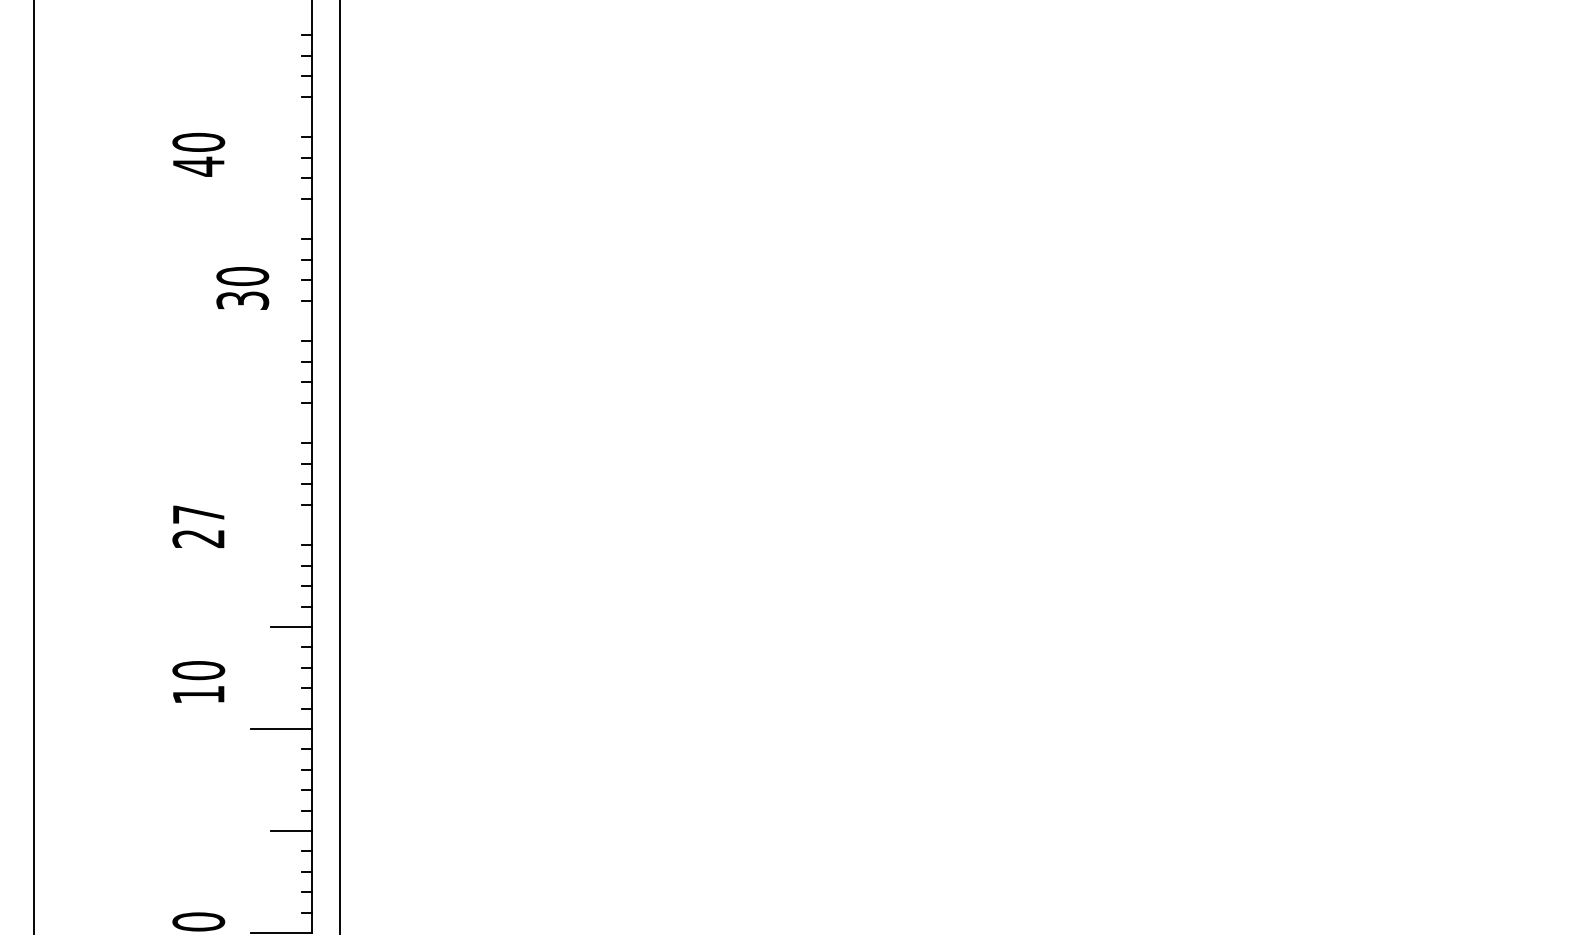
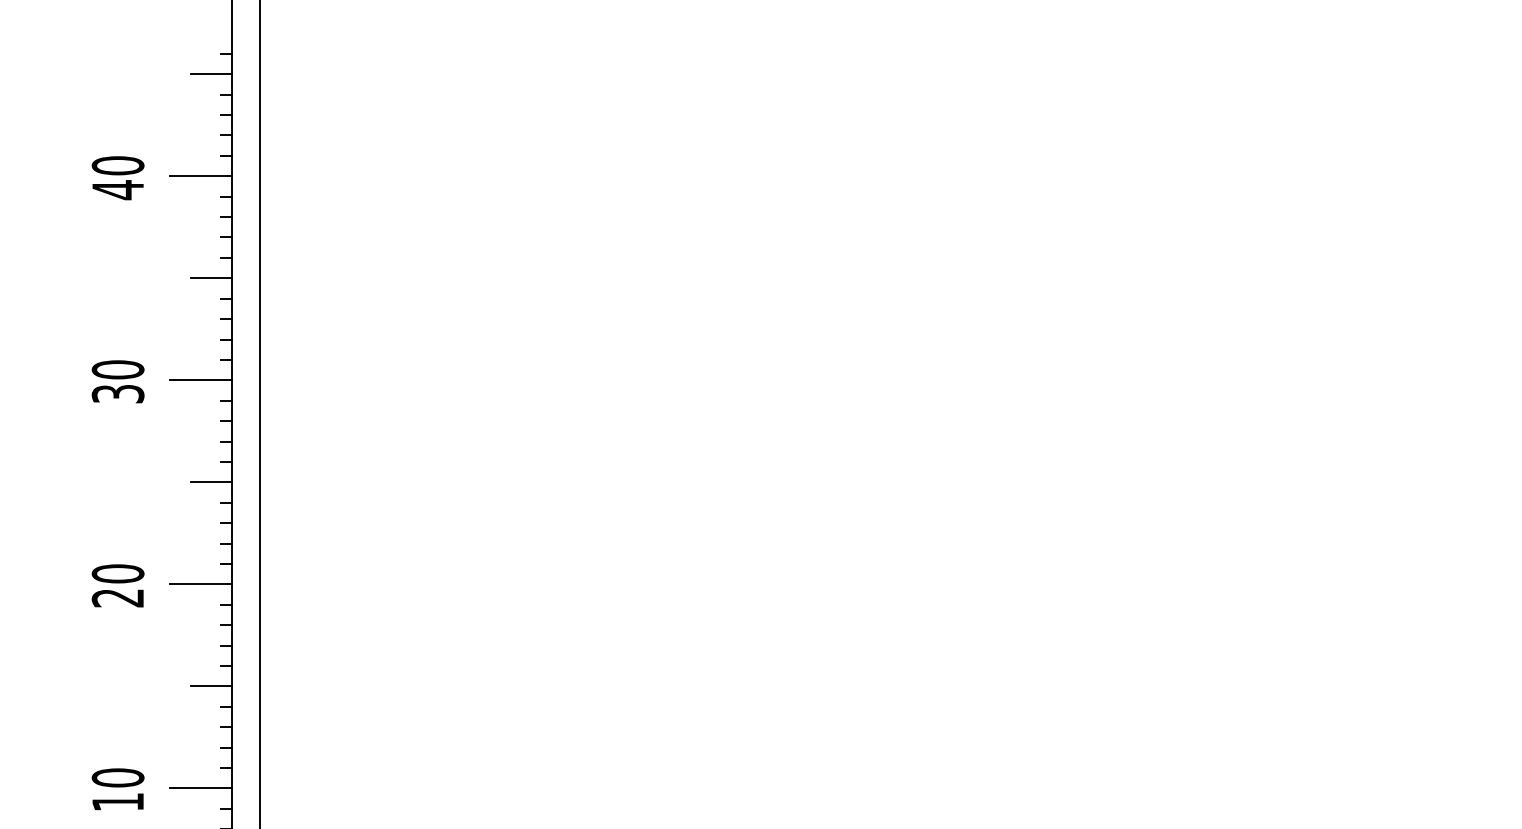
line: (291, 14) -> (210, 73), added
line: (281, 116) -> (200, 175), added
text: (198, 154) -> (117, 177), moved
line: (291, 218) -> (210, 277), added
text: (242, 288) -> (117, 381), moved
line: (281, 320) -> (200, 379), added
line: (291, 423) -> (210, 482), added
text: (198, 514) -> (117, 573), 27 -> 20
line: (281, 525) -> (200, 584), added
text: (198, 681) -> (117, 788), moved

